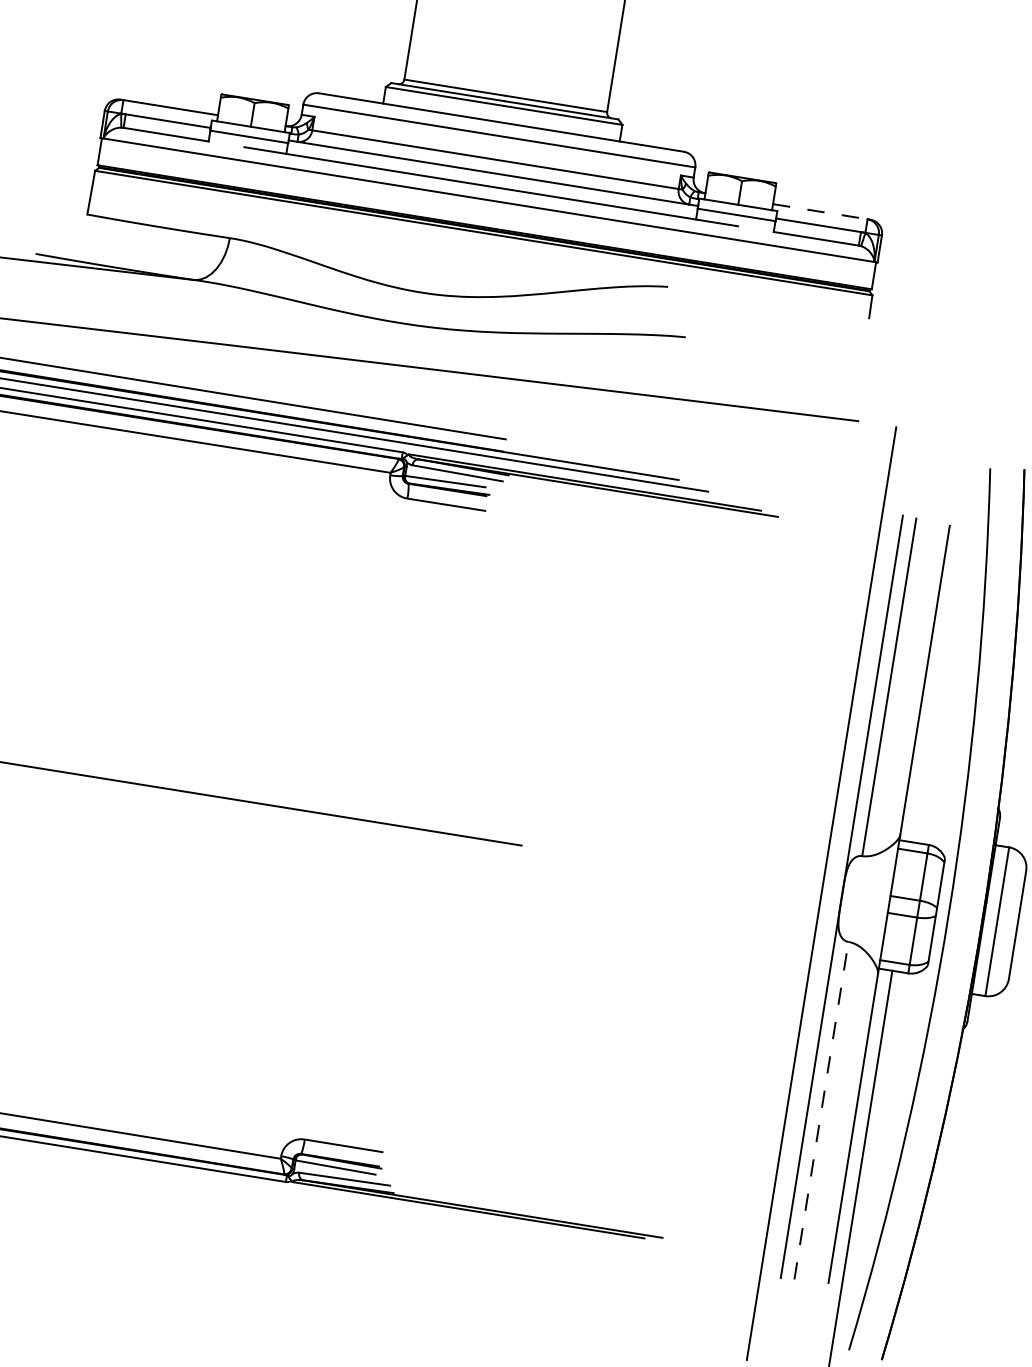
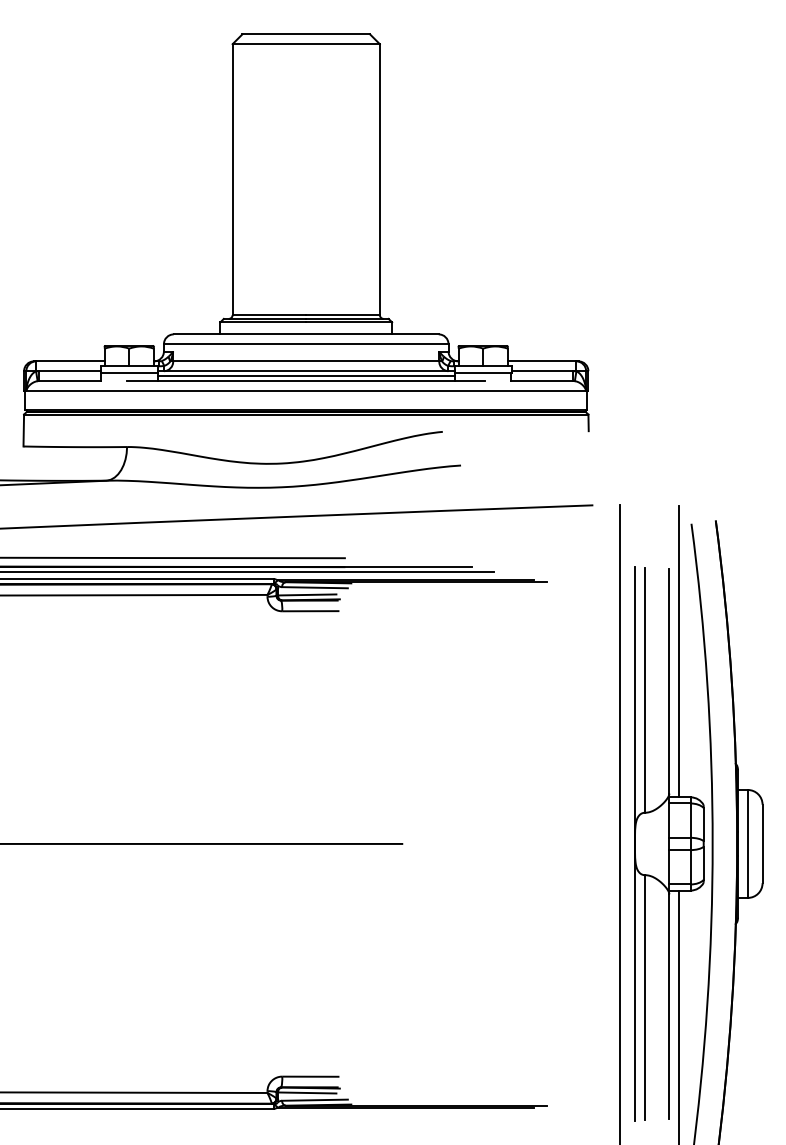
line: (491, 180) -> (305, 376), added
line: (820, 211) -> (542, 361), dashed -> solid
line: (945, 641) -> (679, 651), added
line: (821, 1110) -> (644, 997), dashed -> solid

